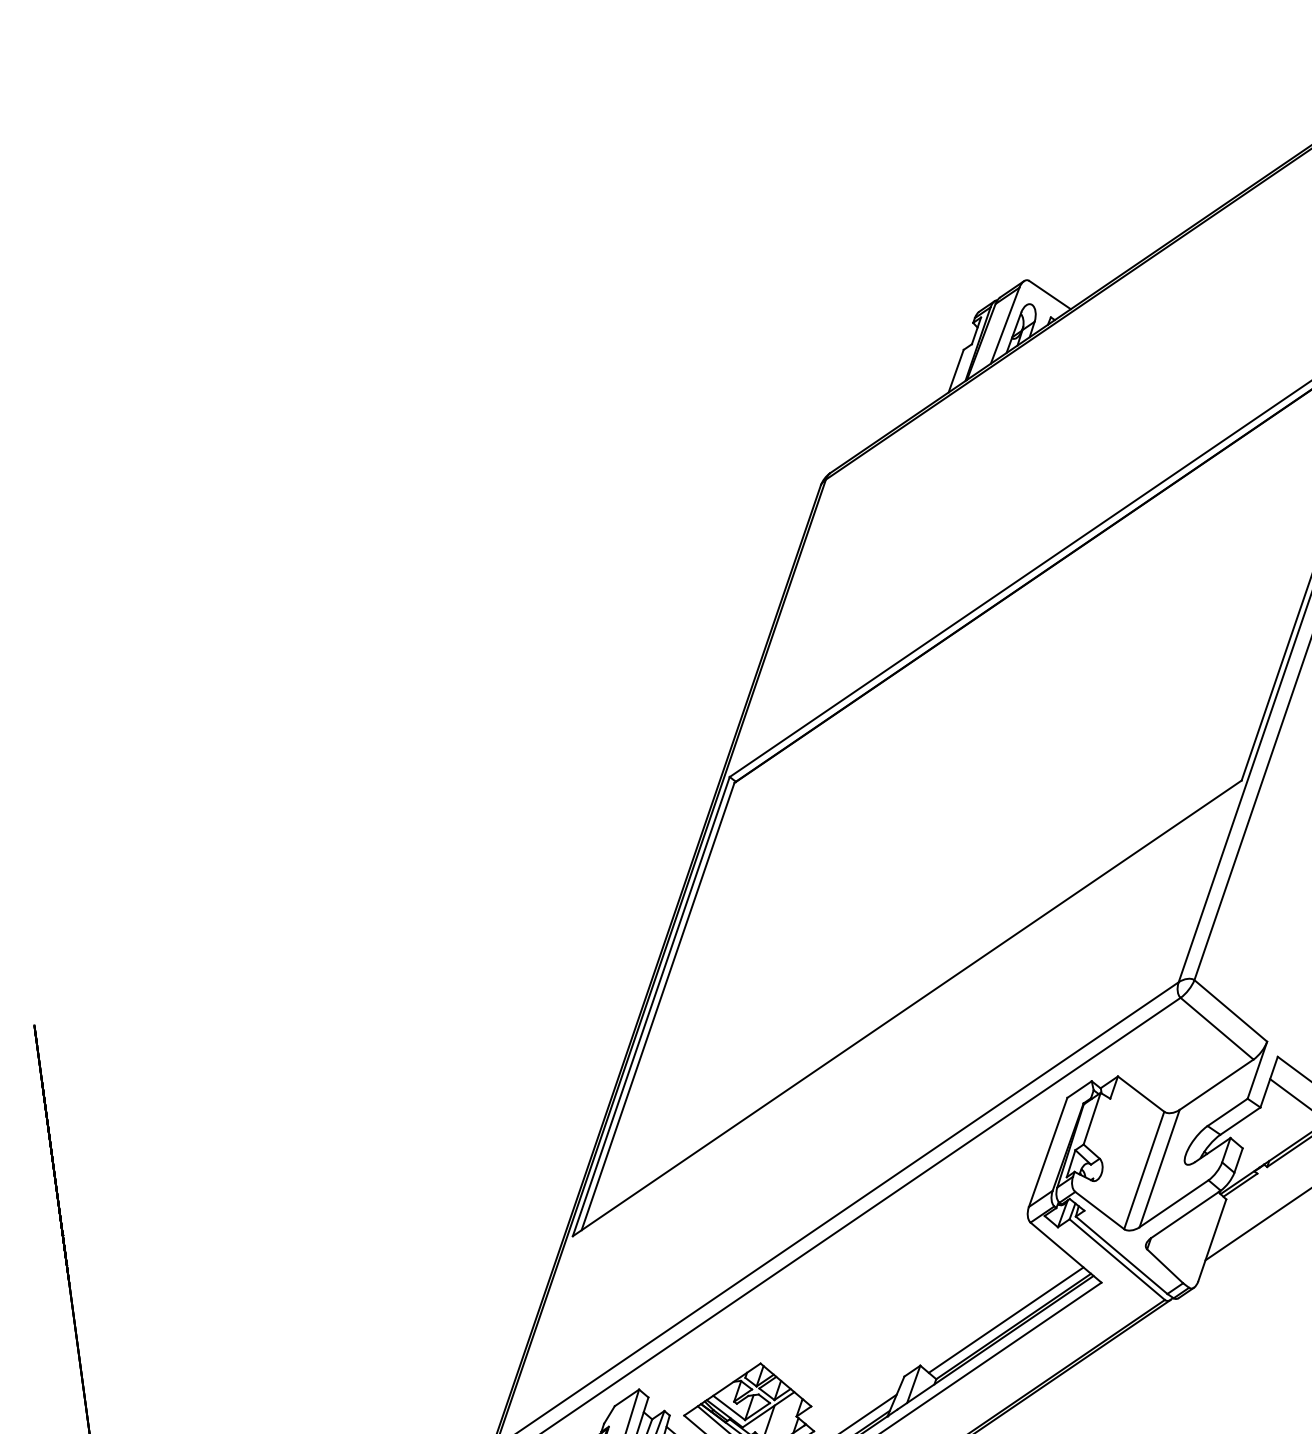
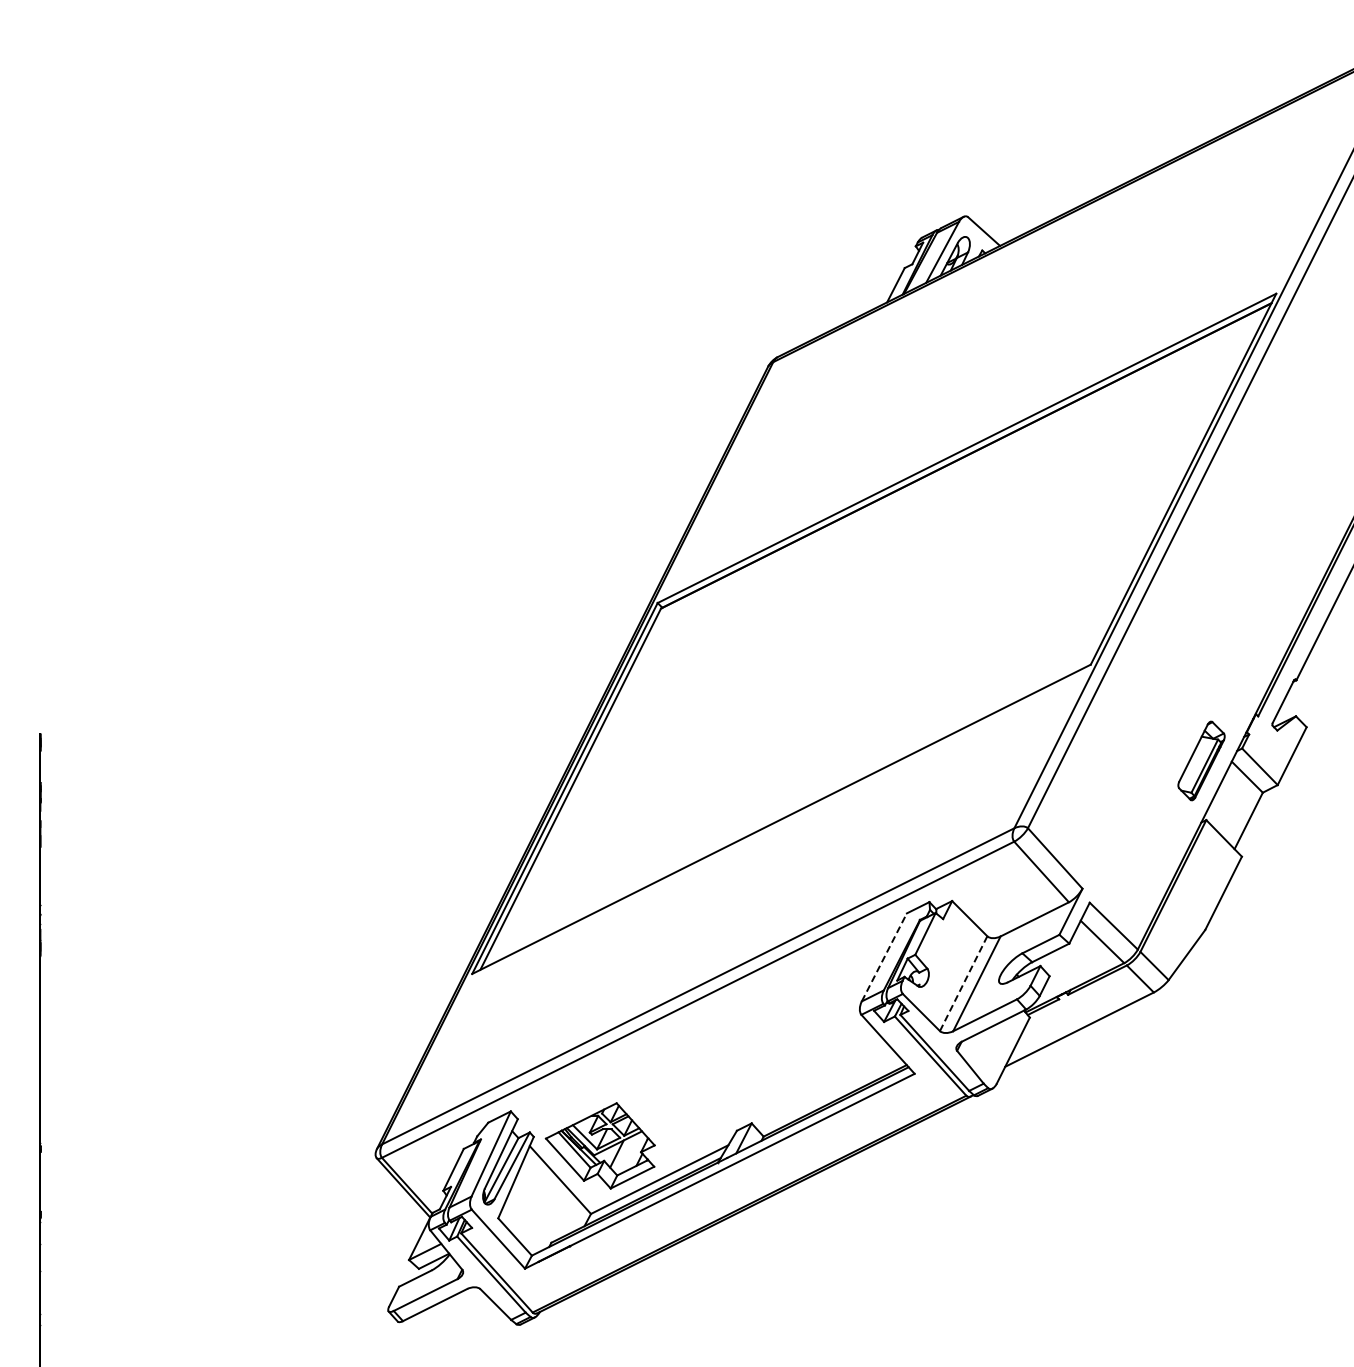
line: (1048, 1151) -> (884, 956), solid -> dashed
line: (1144, 1170) -> (963, 983), solid -> dashed
line: (1006, 1320) -> (829, 1094), removed

